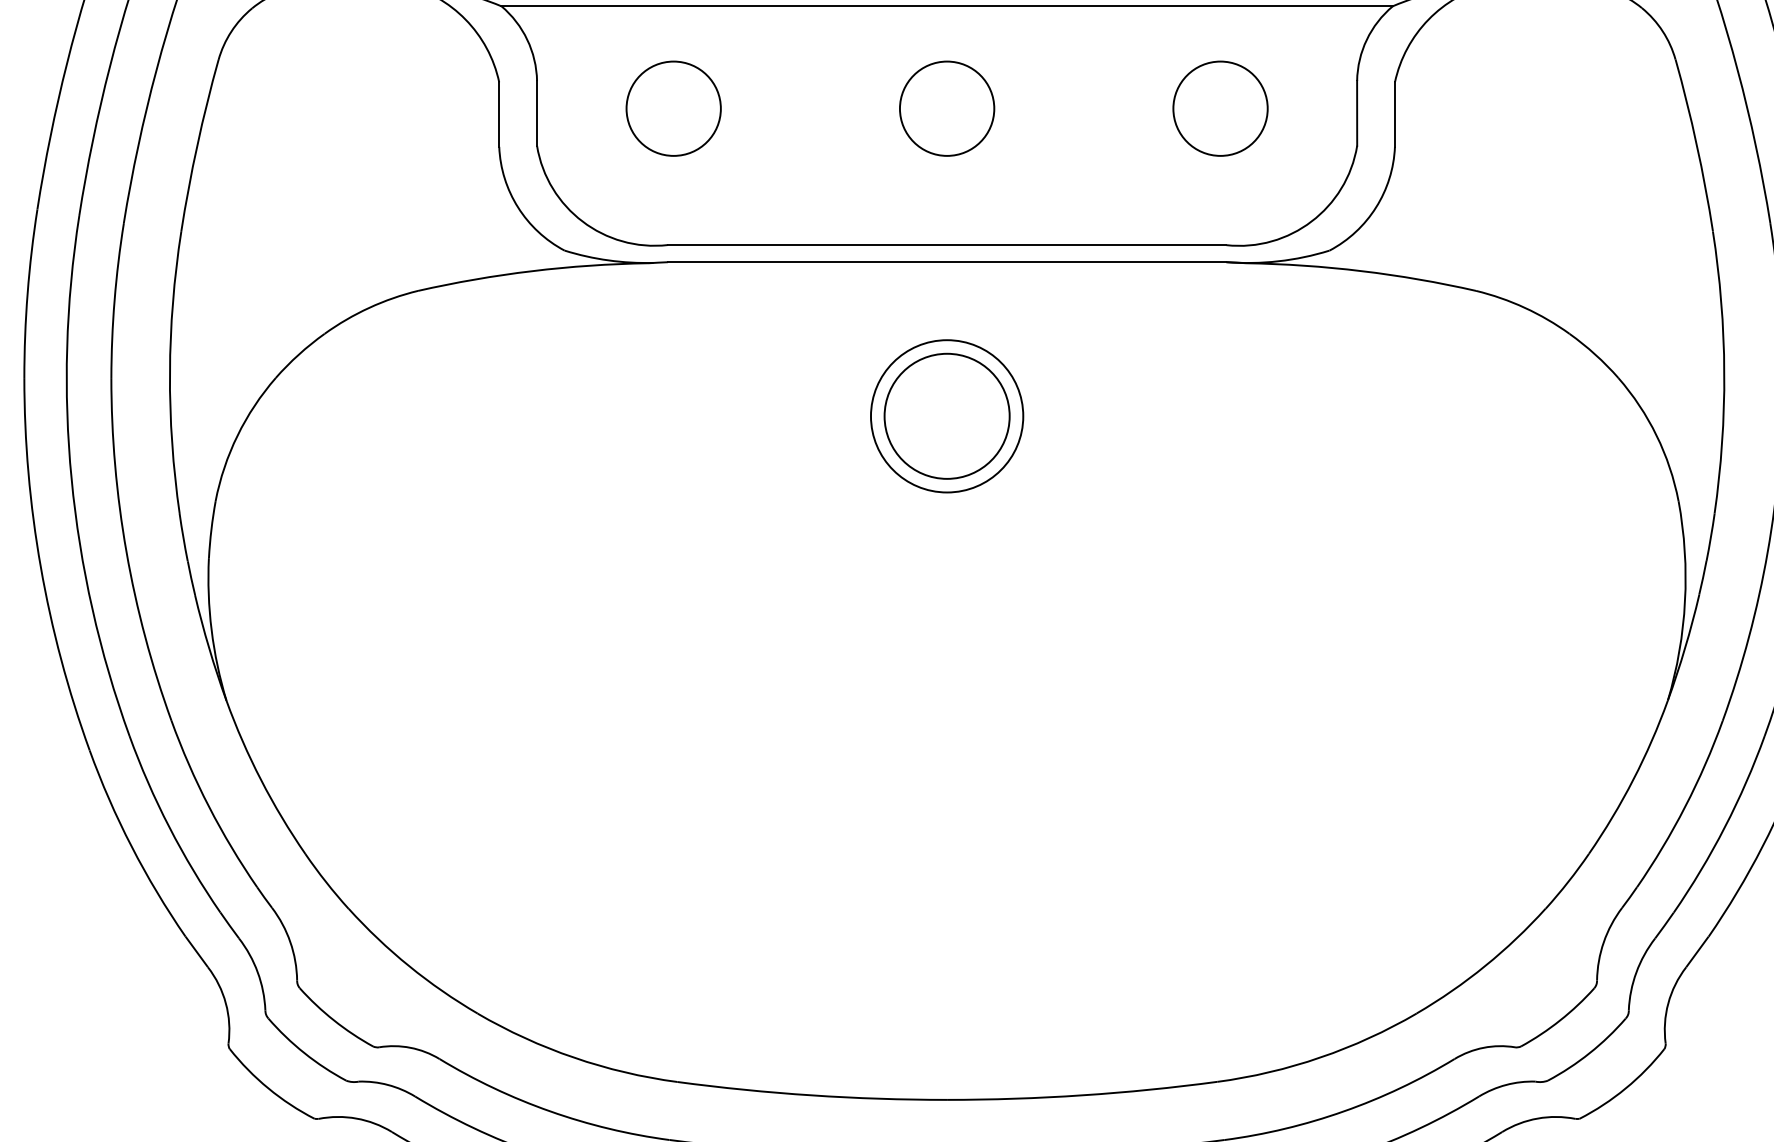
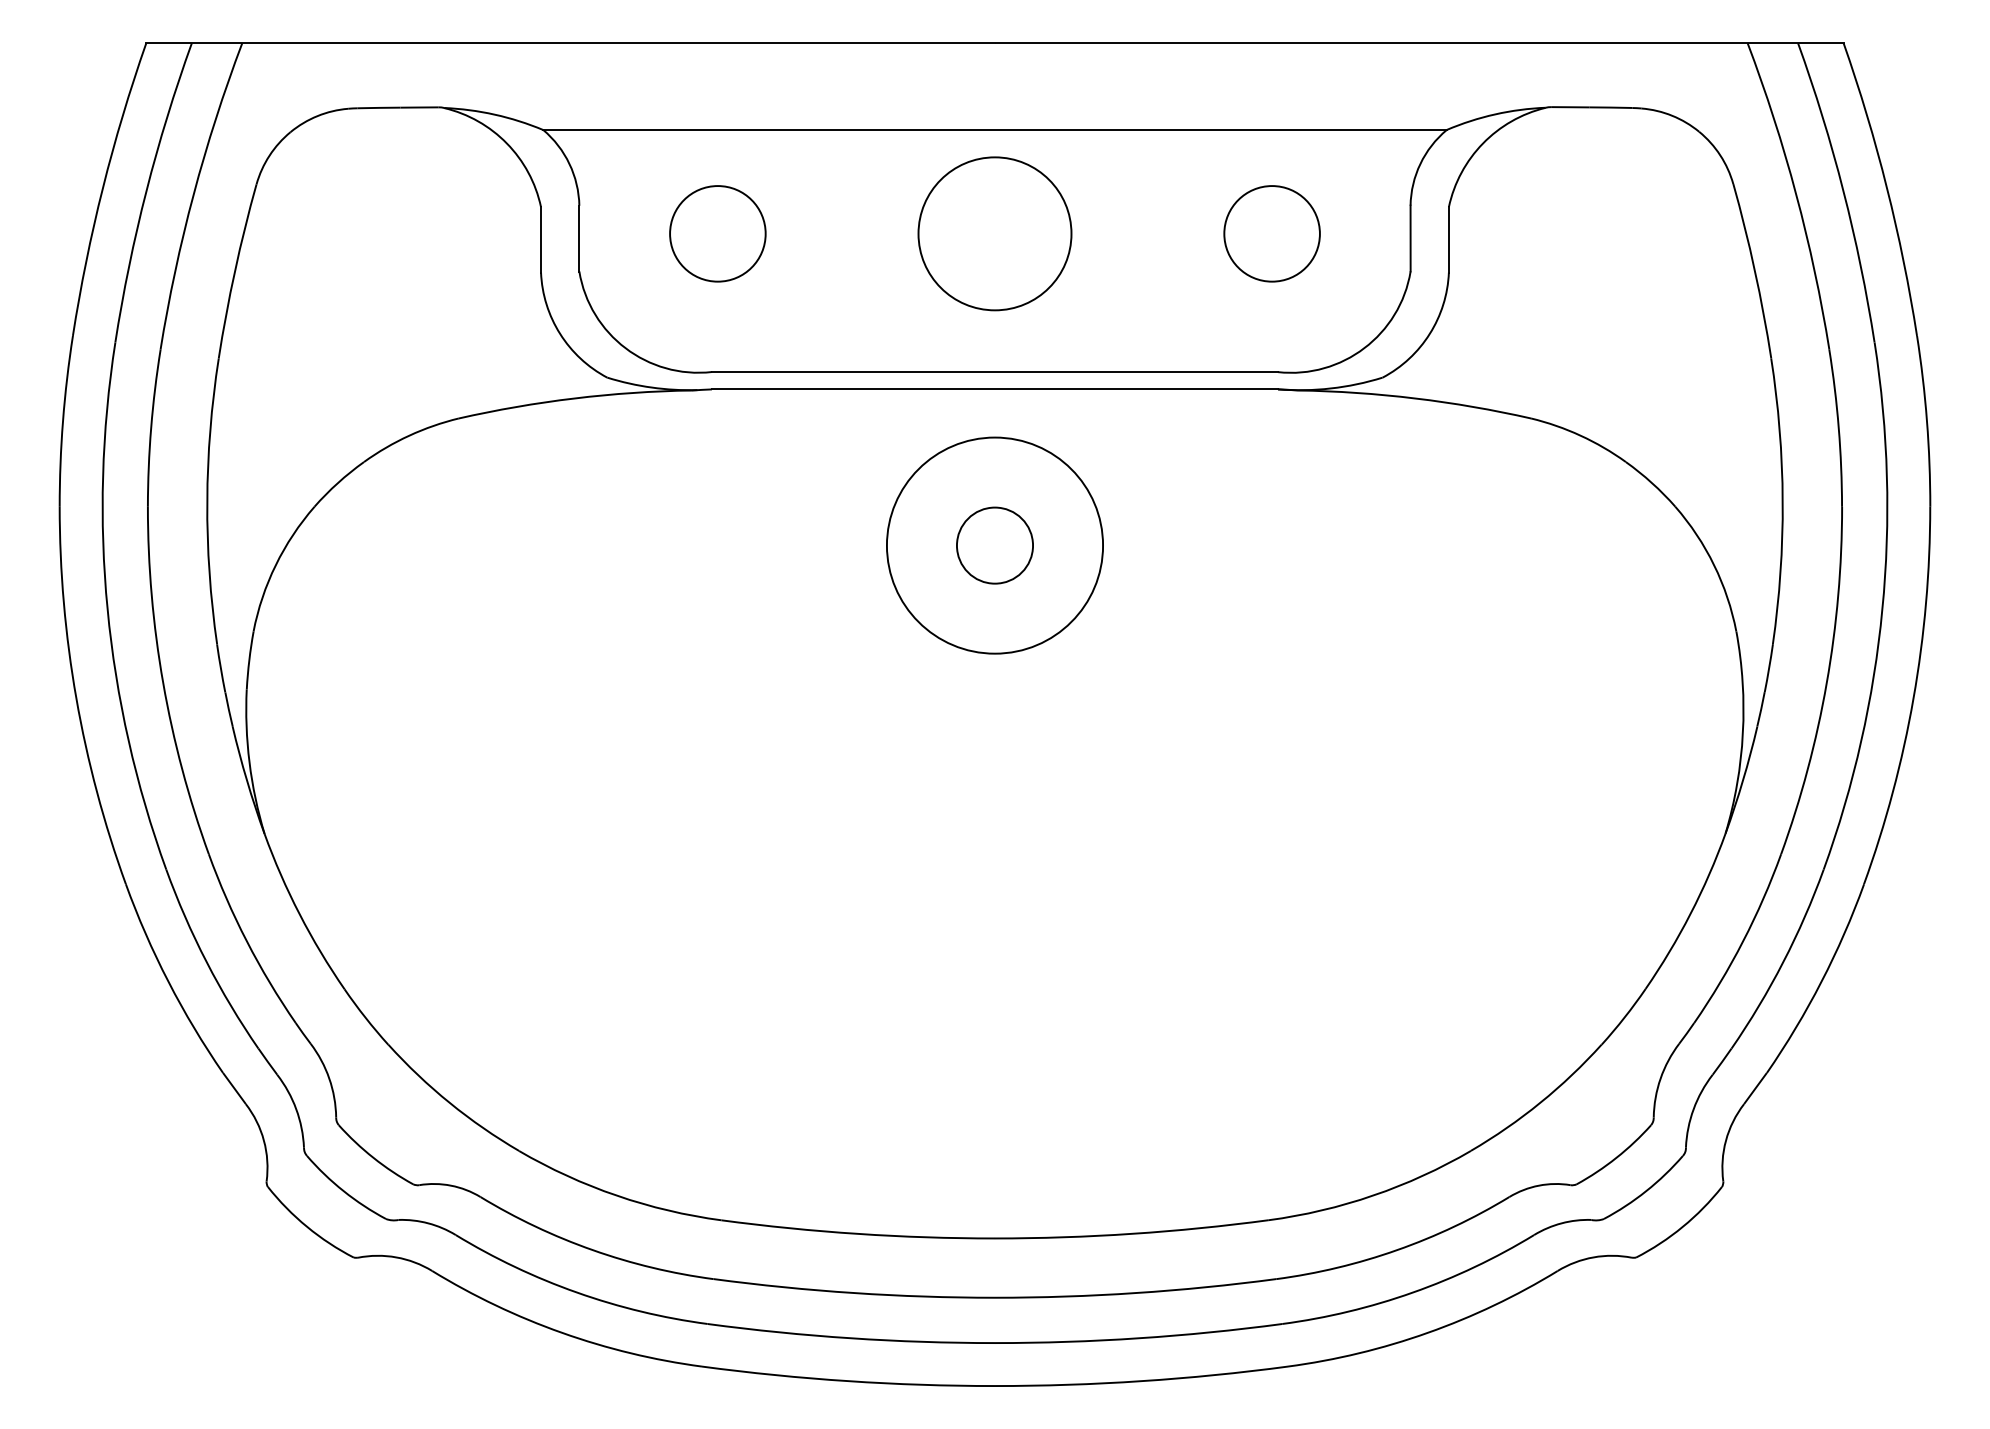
circle: (946, 108) -> (994, 233), size x1.6
circle: (946, 416) -> (994, 545), size x0.6
circle: (946, 416) -> (994, 545), size x1.4

